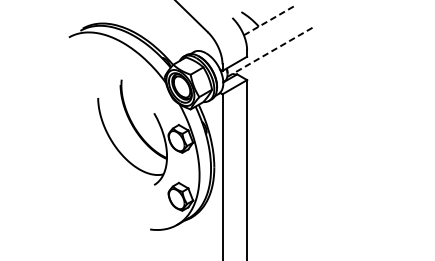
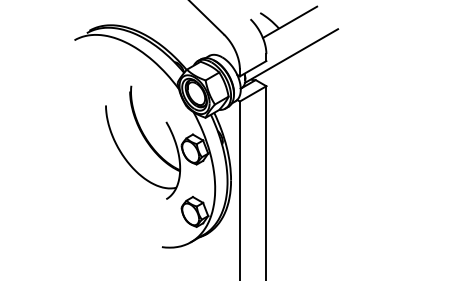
line: (269, 20) -> (290, 22), dashed -> solid
line: (270, 52) -> (291, 56), dashed -> solid

